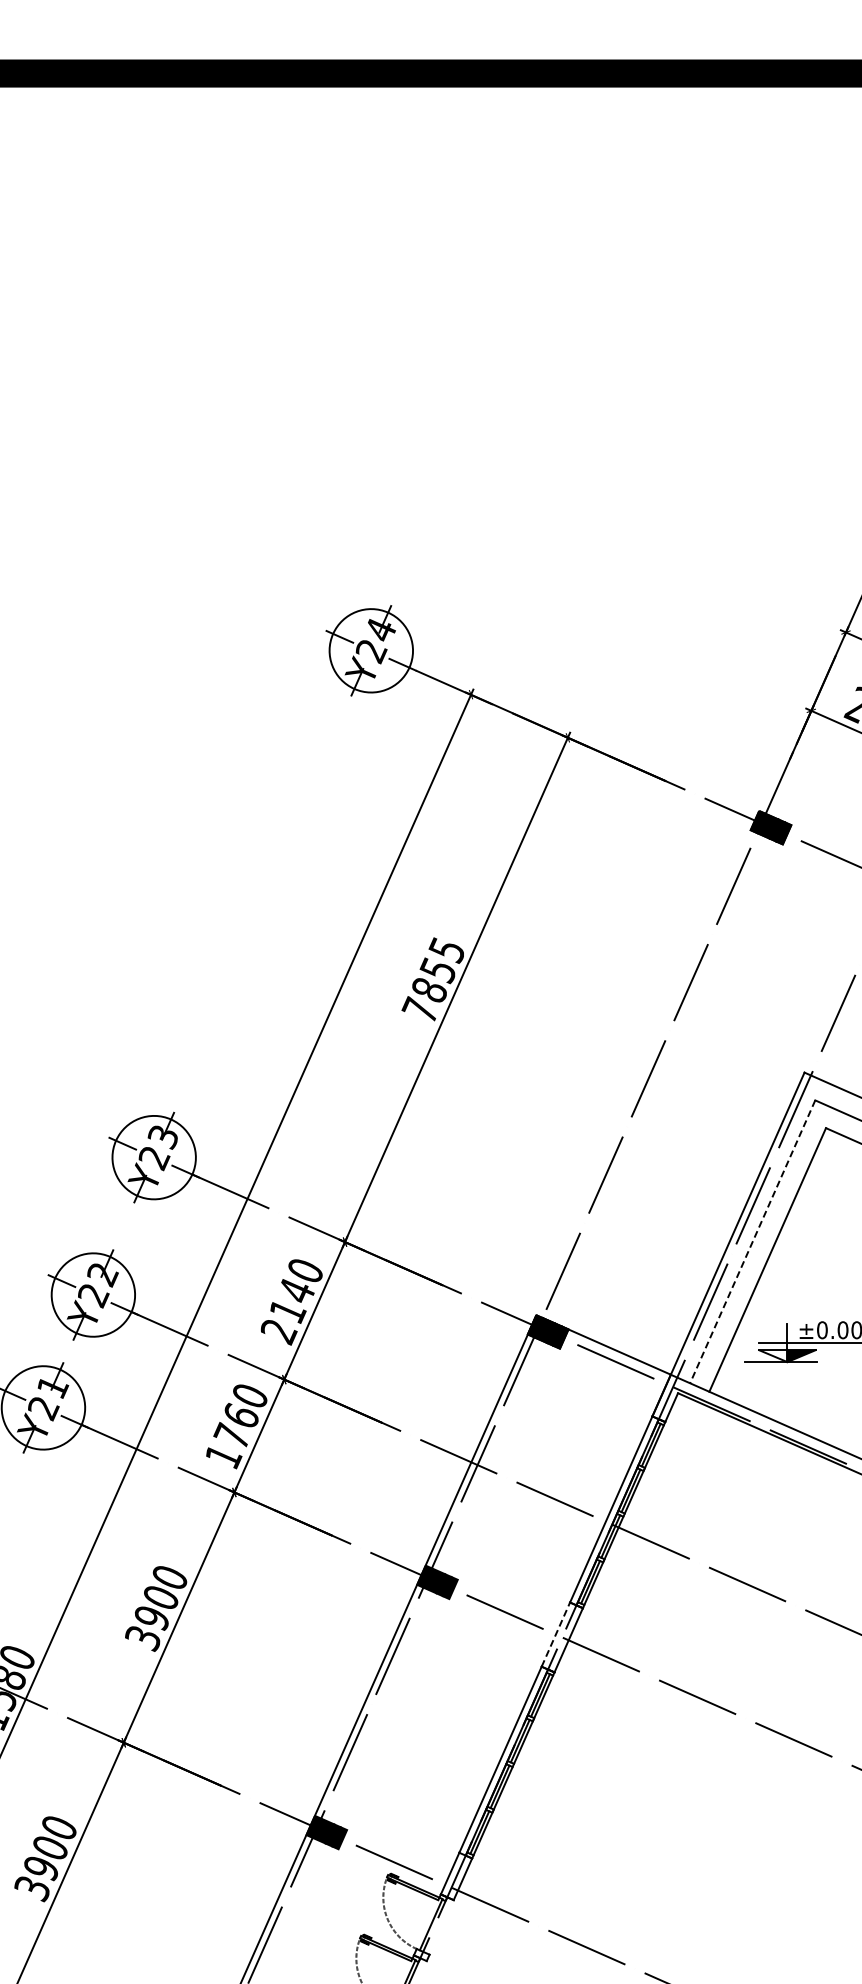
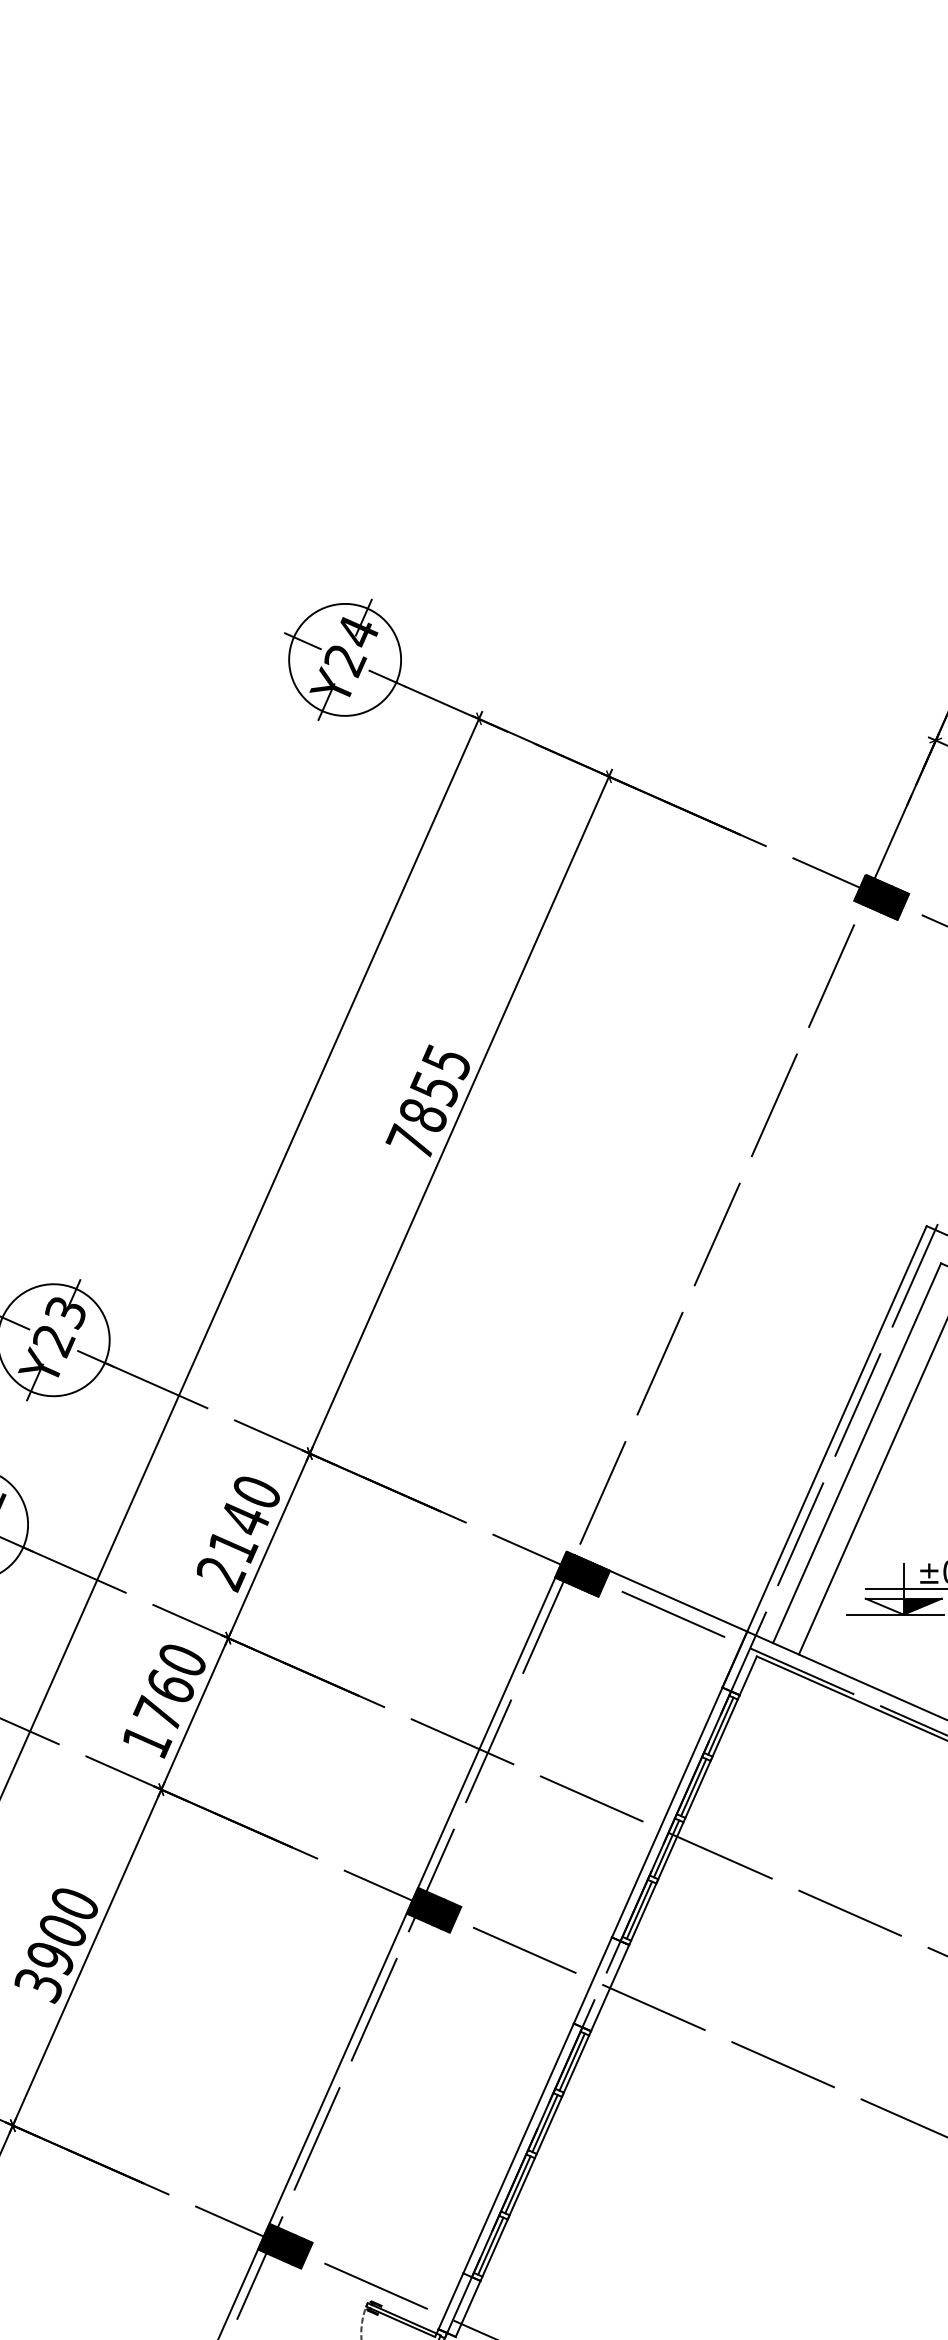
line: (752, 1241) -> (856, 1452), dashed -> solid
line: (556, 1634) -> (593, 1980), dashed -> solid

